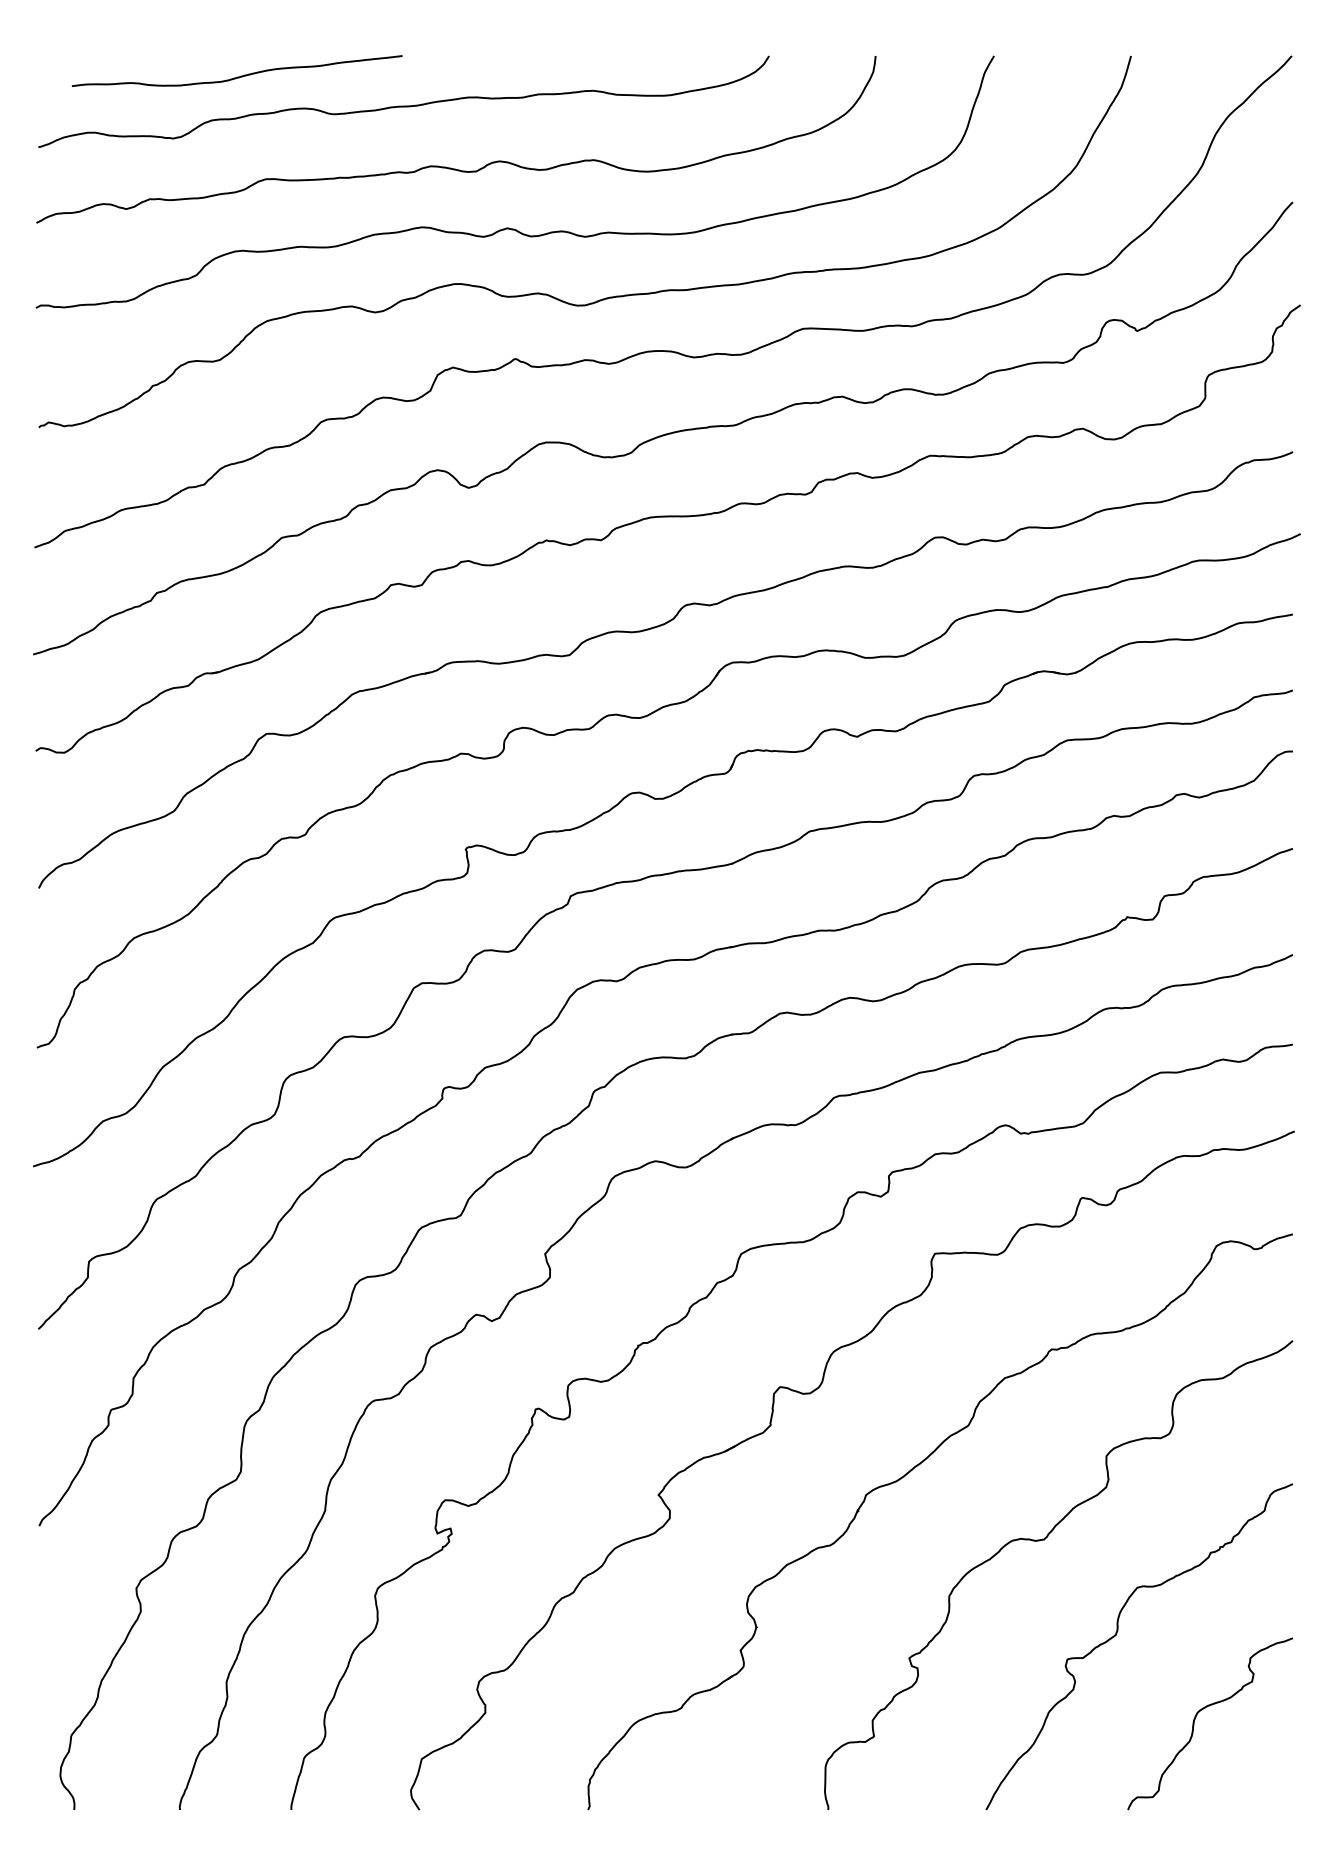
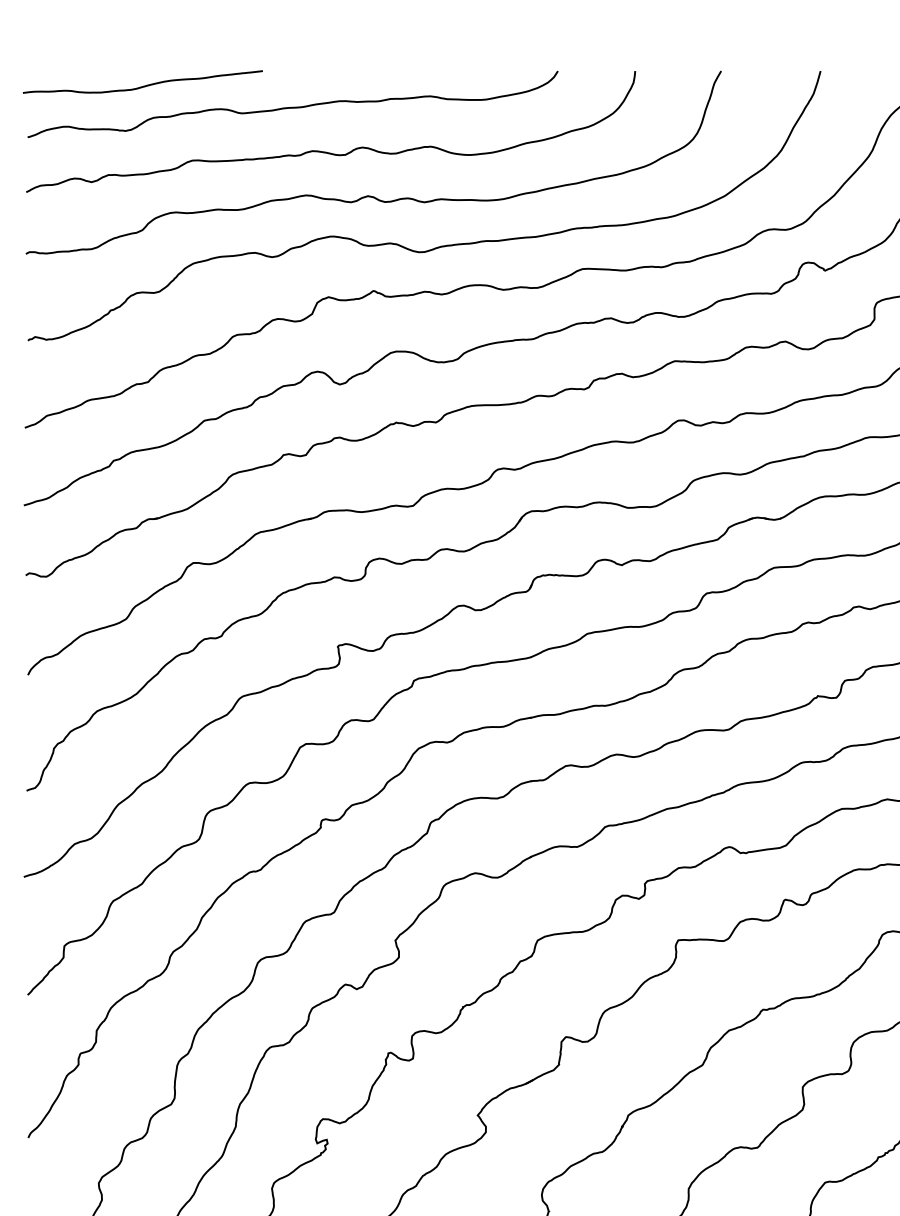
curve: (237, 76) -> (143, 85), moved

